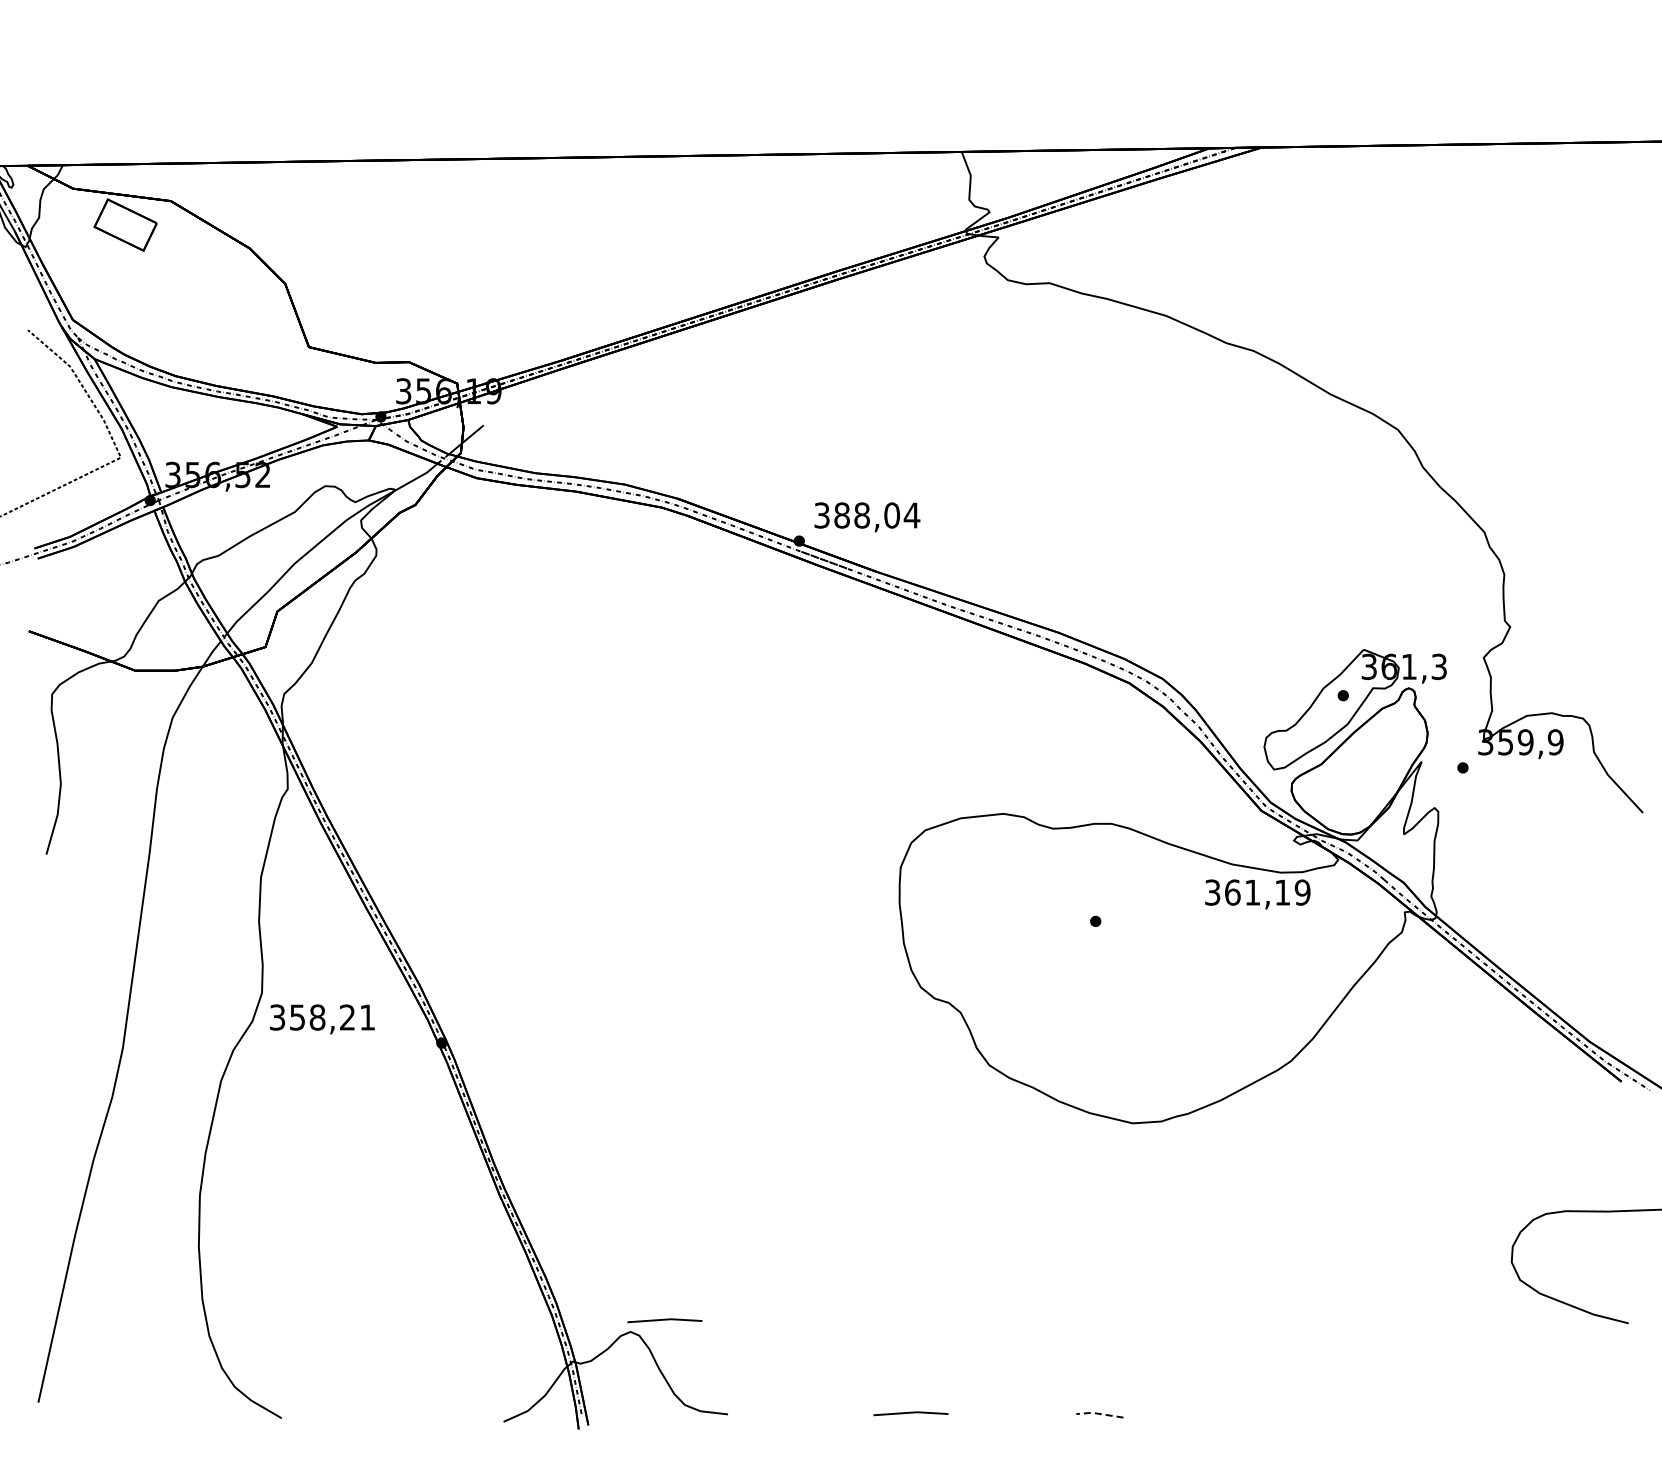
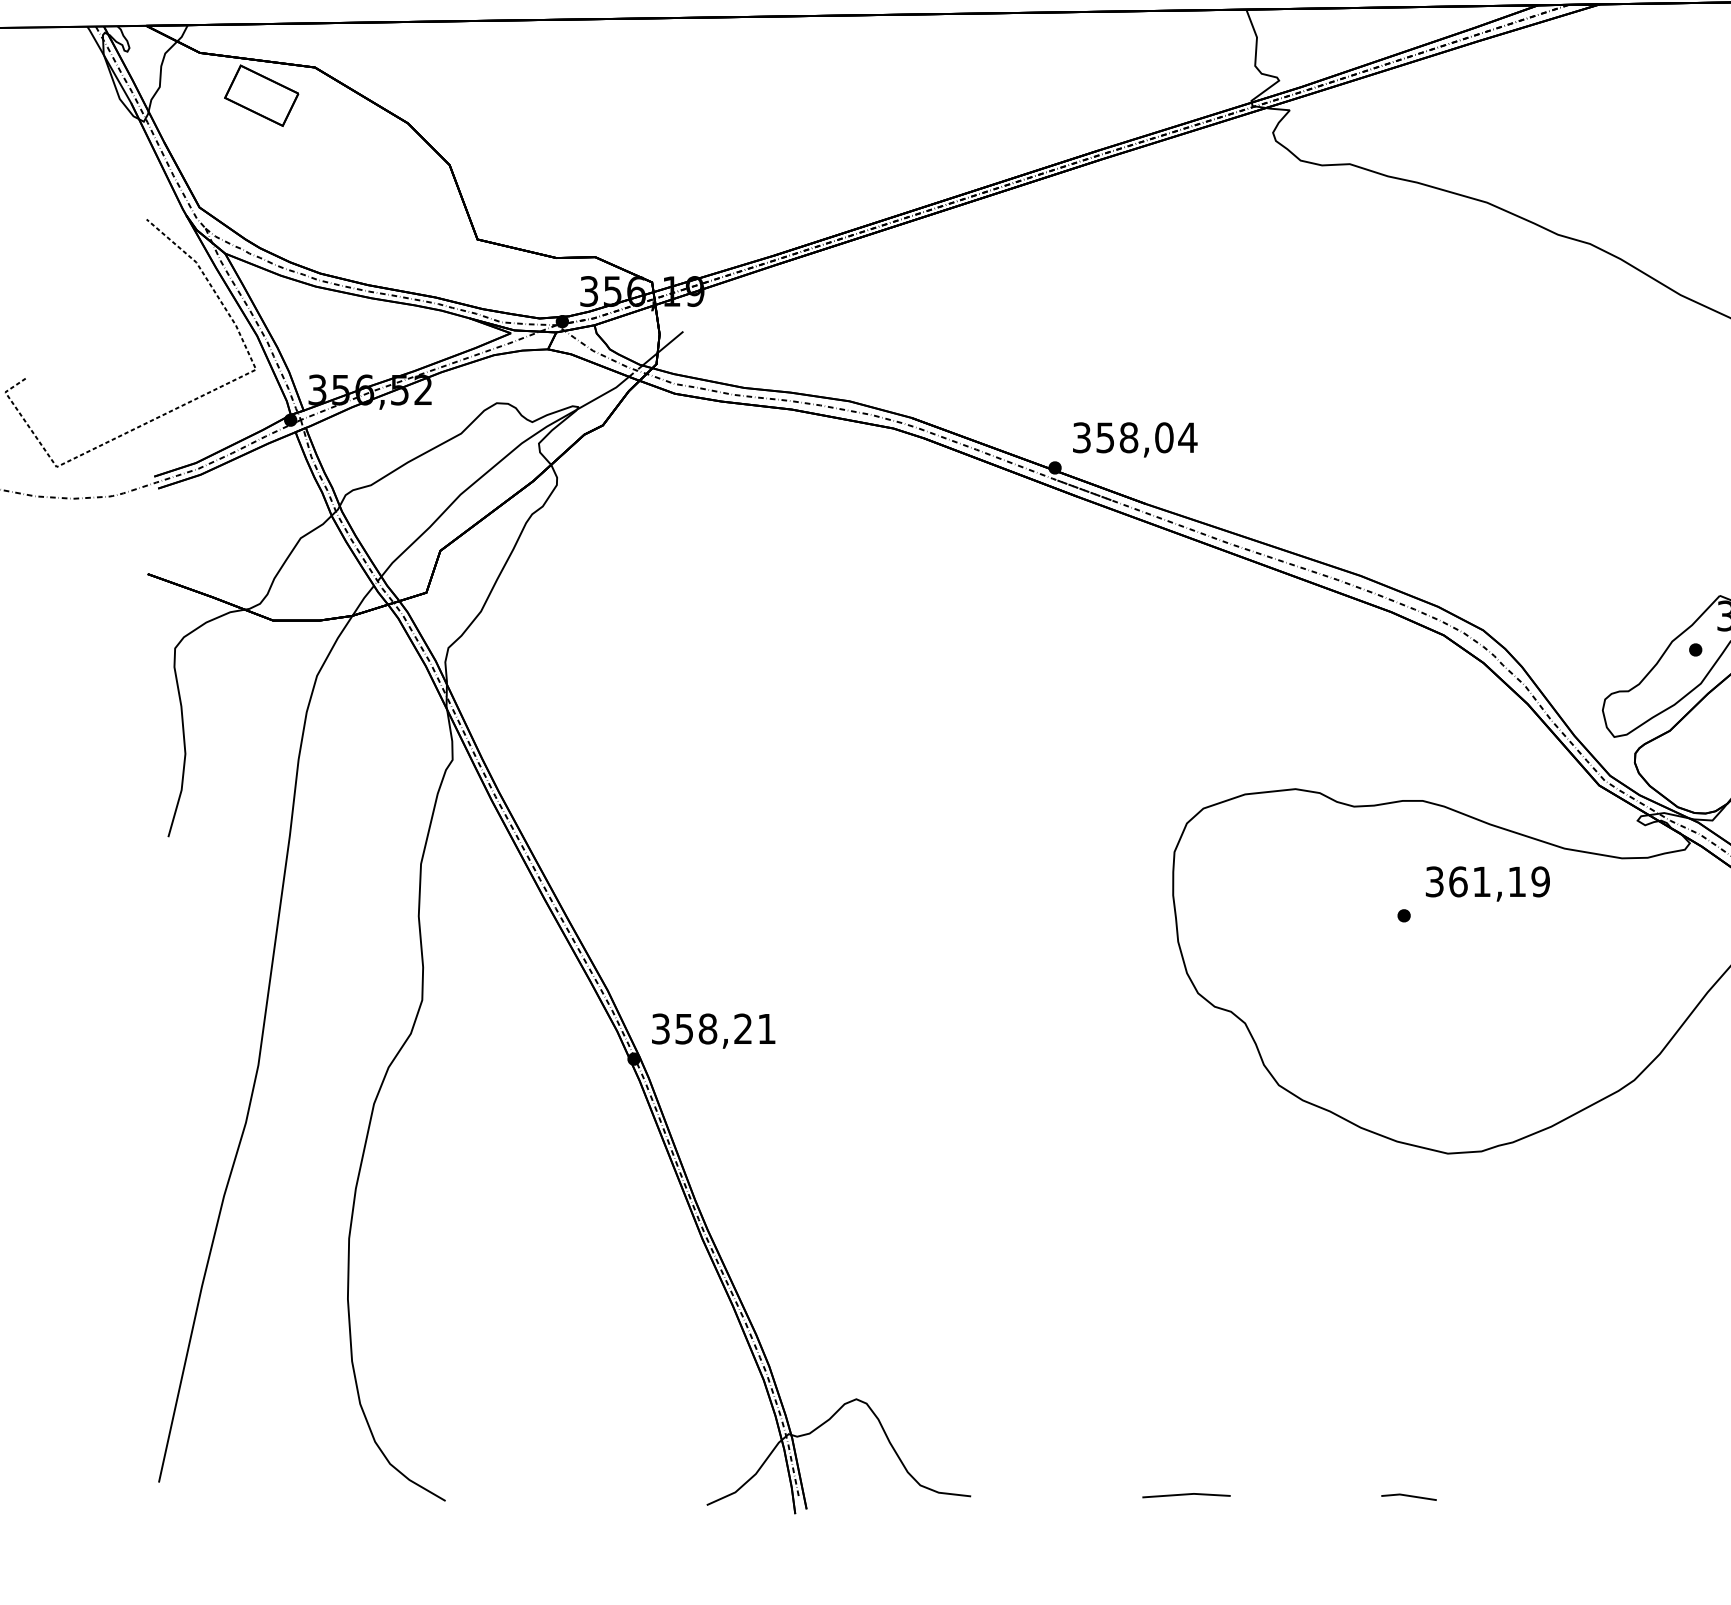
text: (841, 515) -> (1104, 437), 388,04 -> 358,04
text: (1257, 894) -> (1487, 884), moved
text: (322, 1019) -> (713, 1031), moved
line: (664, 1320) -> (896, 1385), removed
line: (1098, 1413) -> (1407, 1495), dashed -> solid

